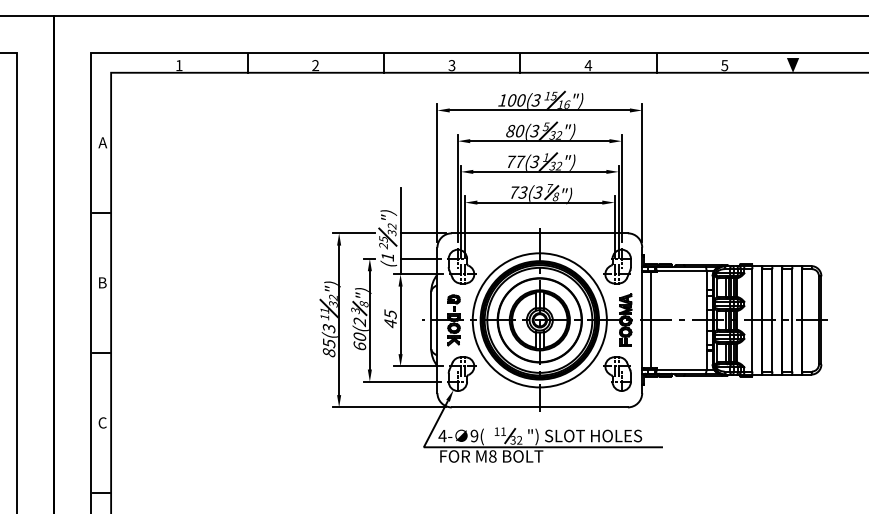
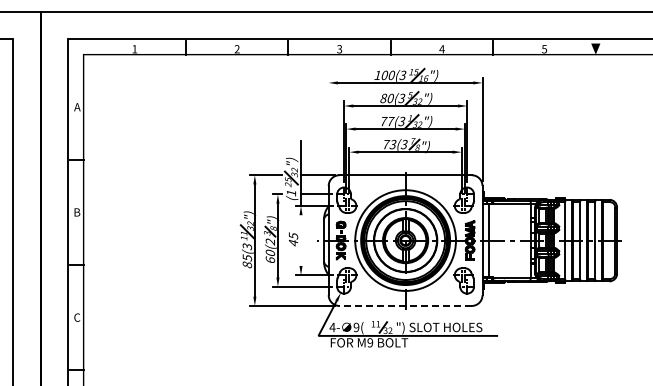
line: (437, 172) -> (328, 129), removed
line: (401, 320) -> (301, 240), removed
line: (539, 406) -> (405, 305), solid -> dashed
text: (493, 456) -> (370, 342), M8 -> M9

